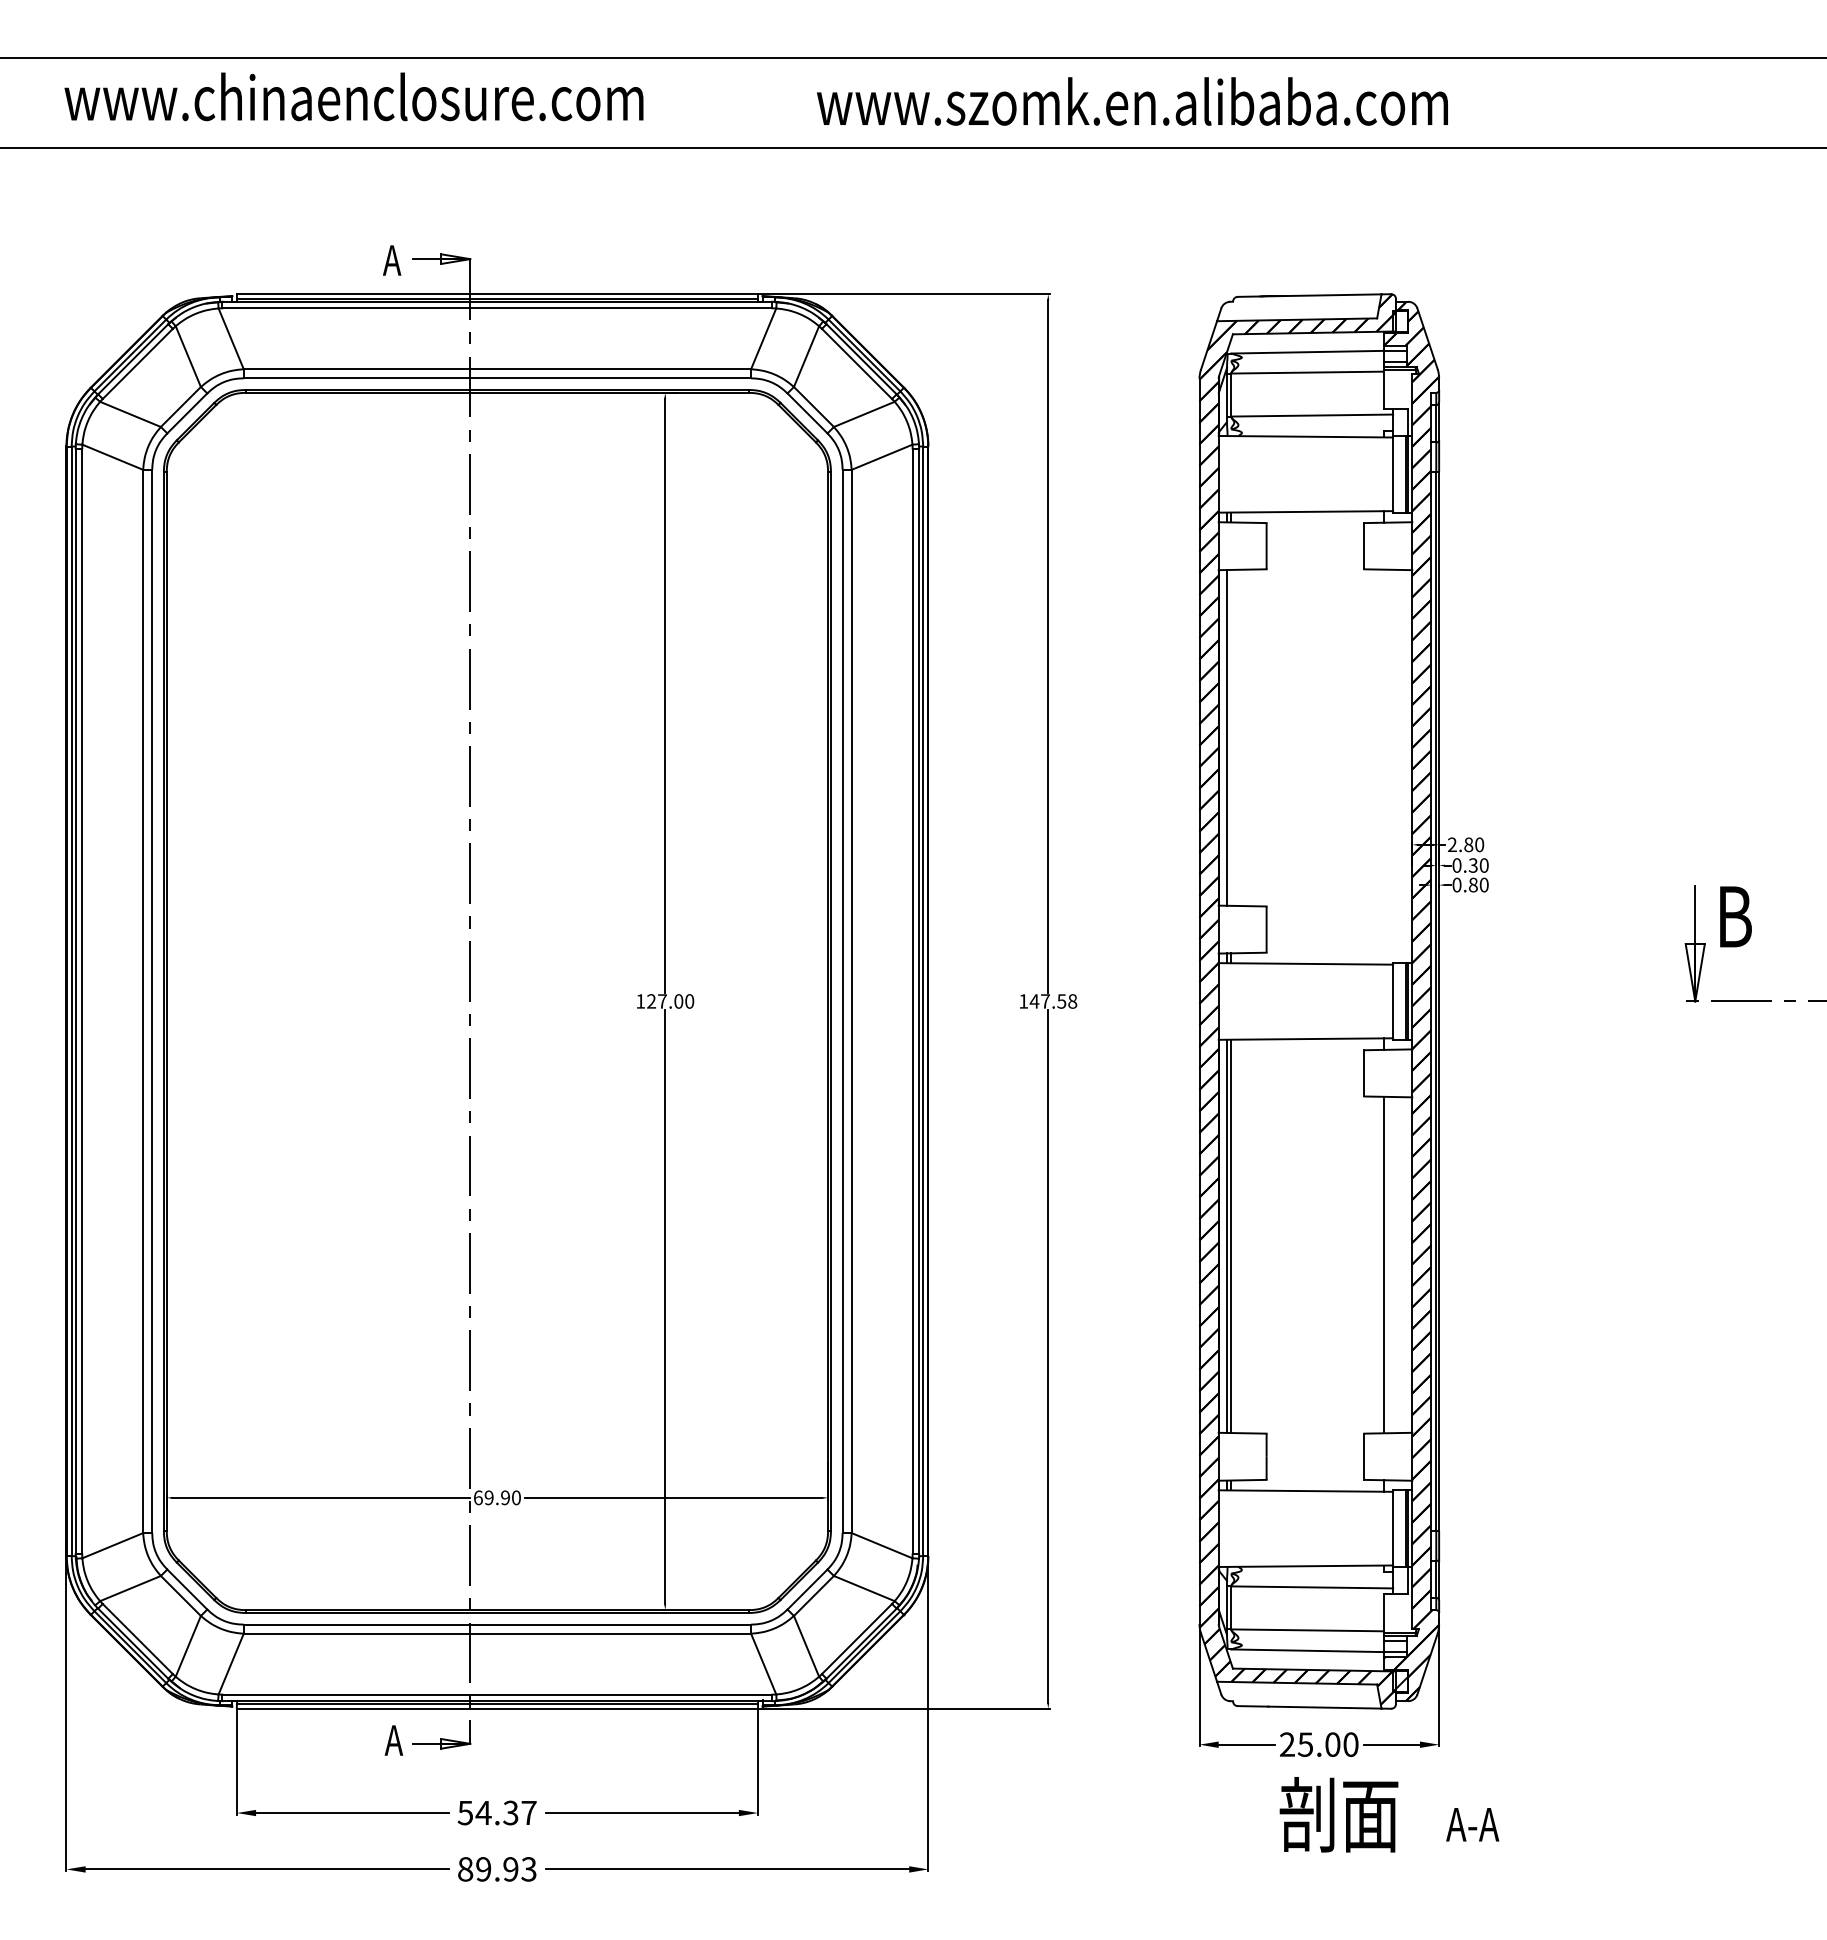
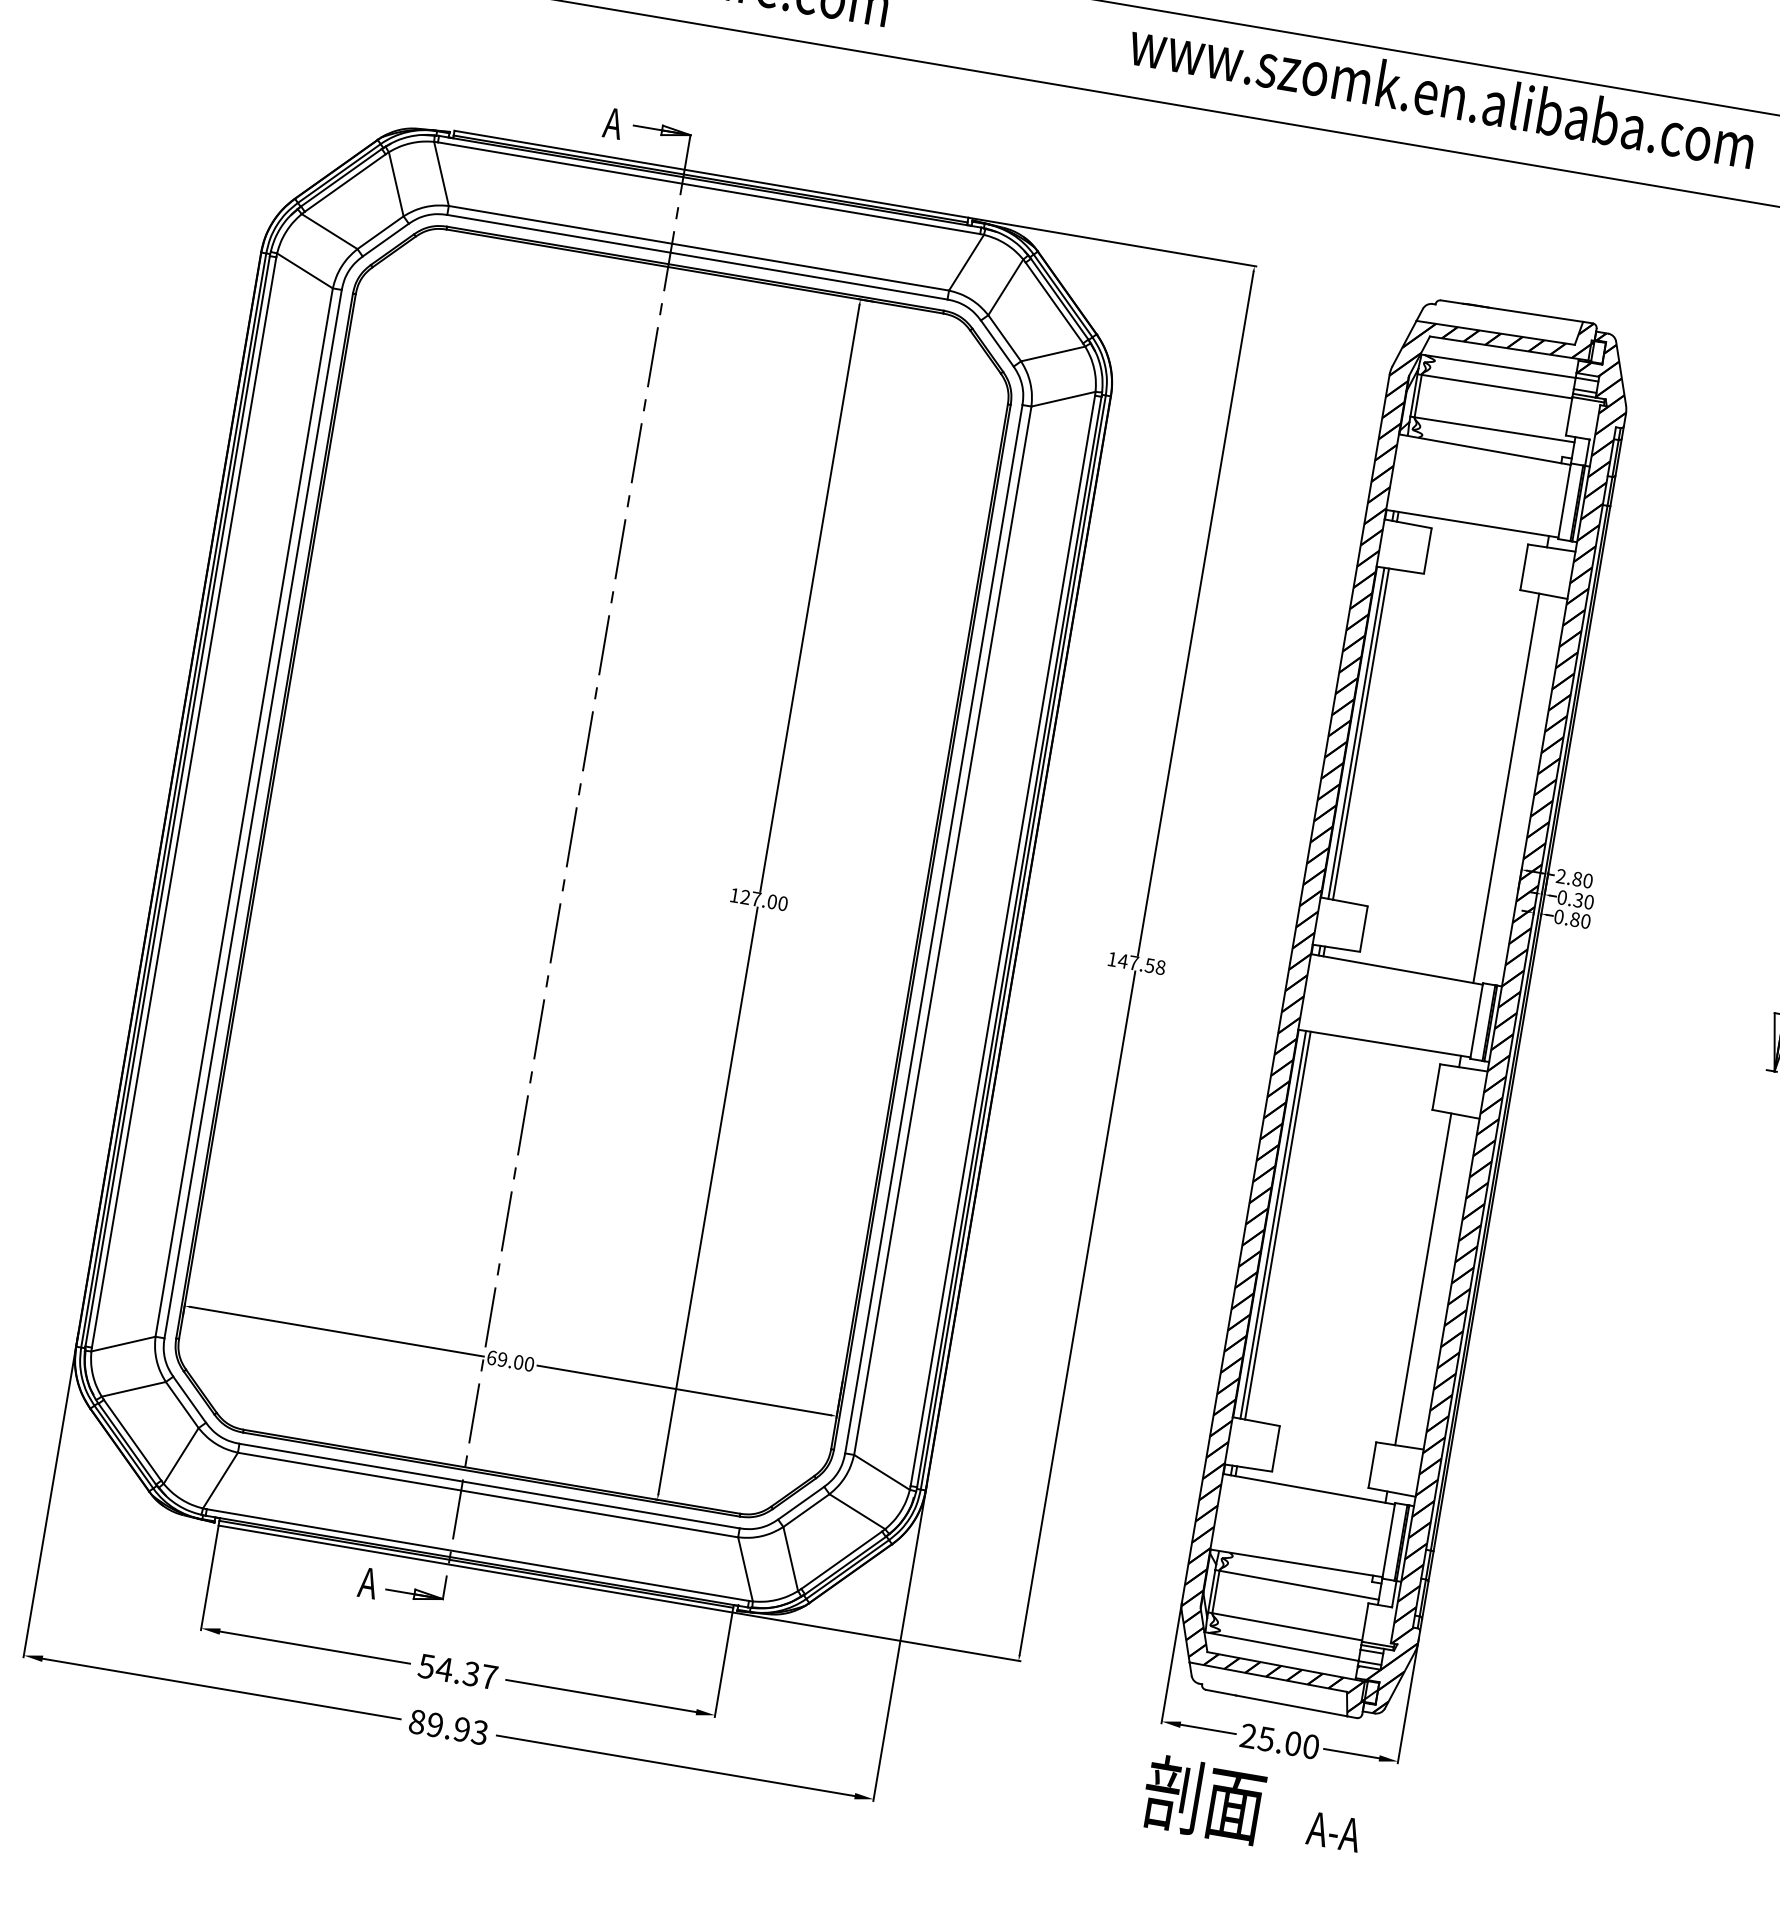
text: (1132, 101) -> (1442, 93), moved
line: (1231, 737) -> (1361, 733), added
line: (1383, 766) -> (1506, 787), added
text: (505, 1497) -> (518, 1362), 69.90 -> 69.00
text: (1389, 1814) -> (1253, 1807), moved

